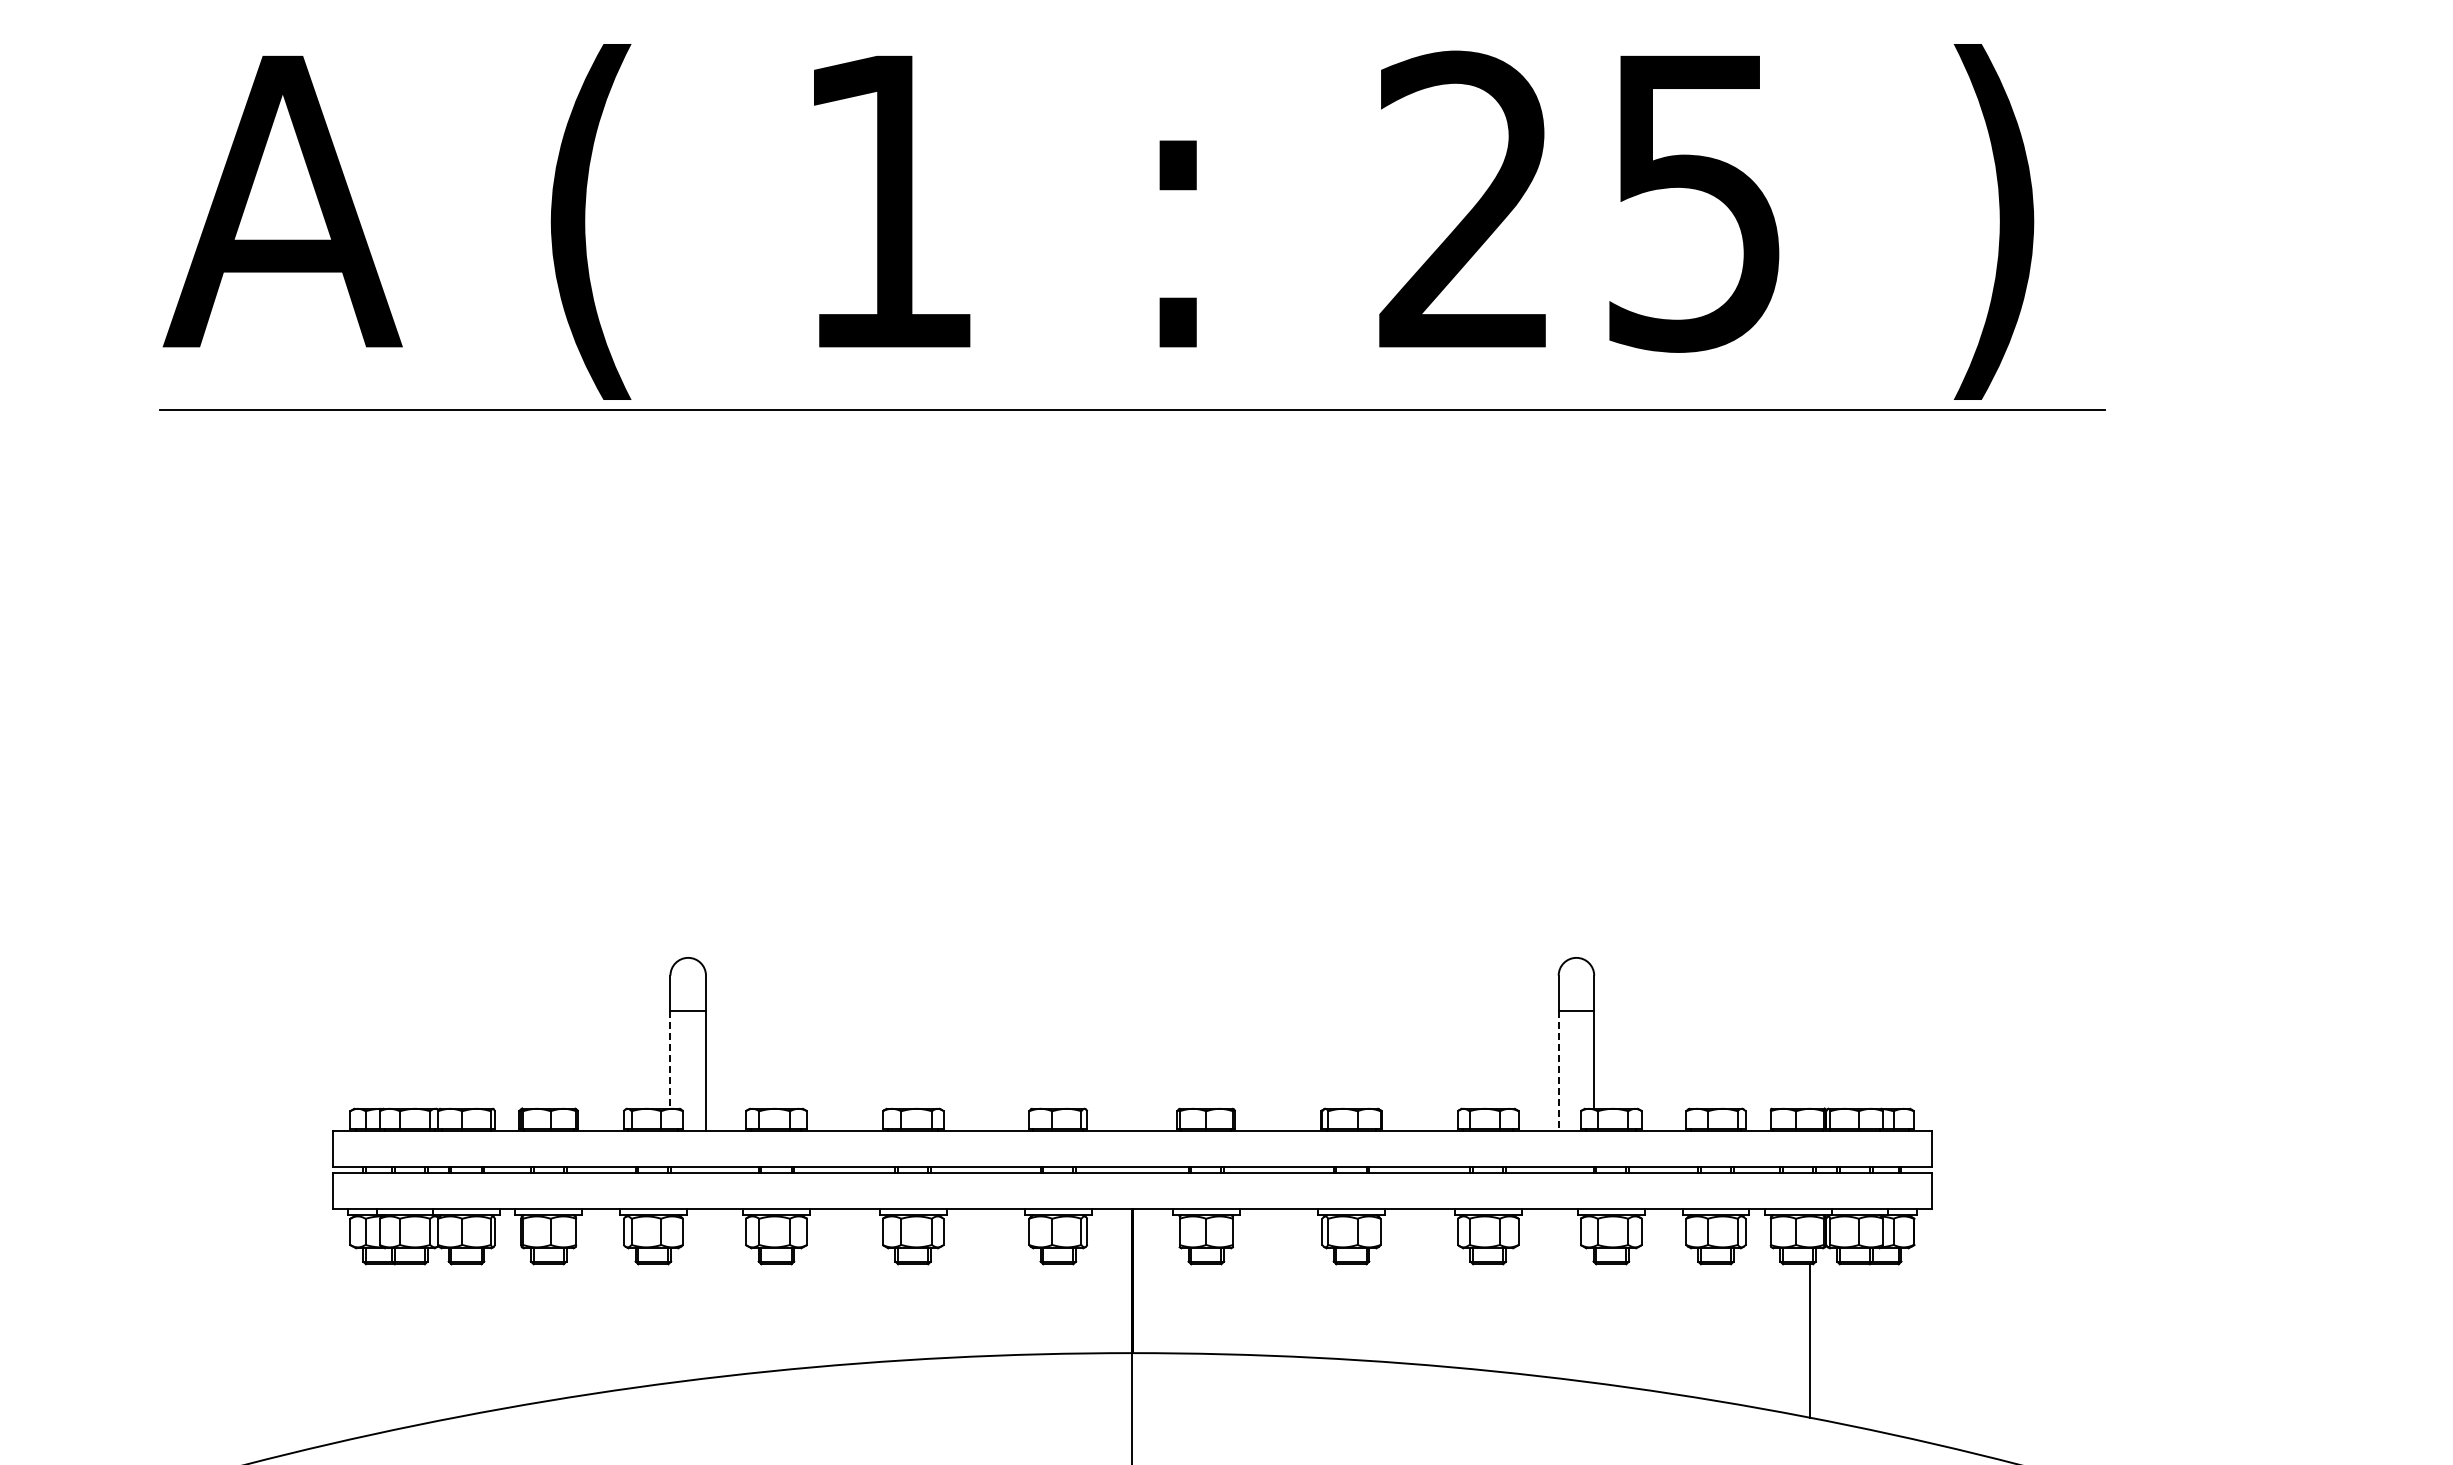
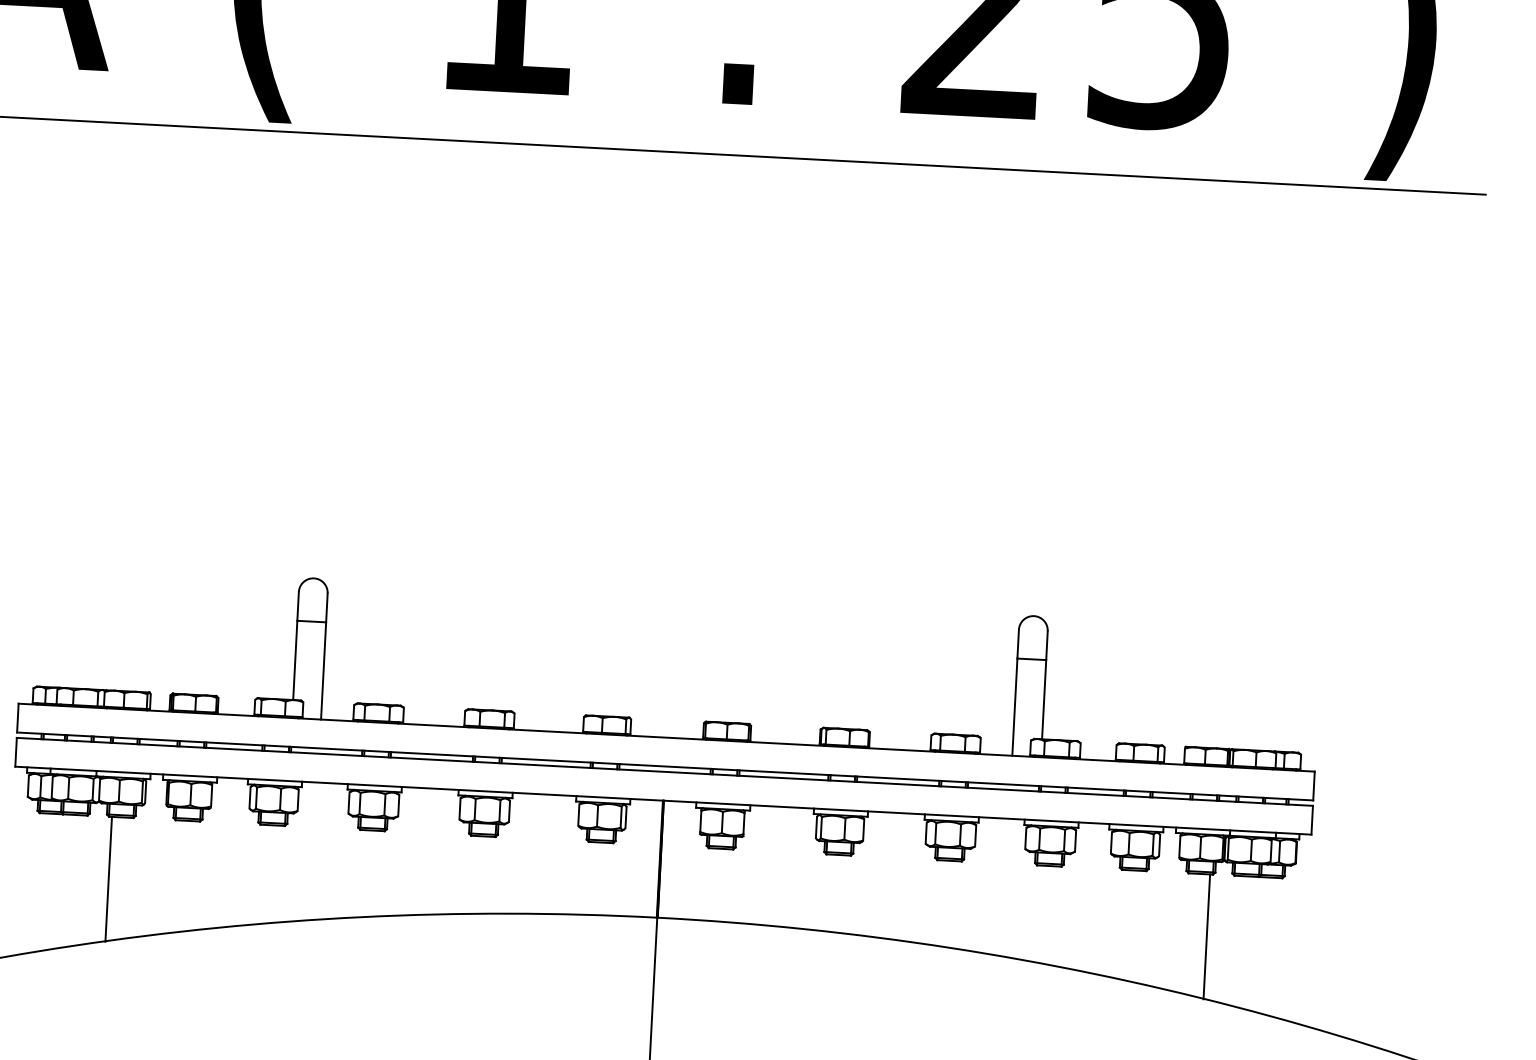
line: (670, 1060) -> (295, 660), dashed -> solid
line: (1558, 1071) -> (1014, 707), dashed -> solid
line: (455, 1341) -> (109, 879), added

